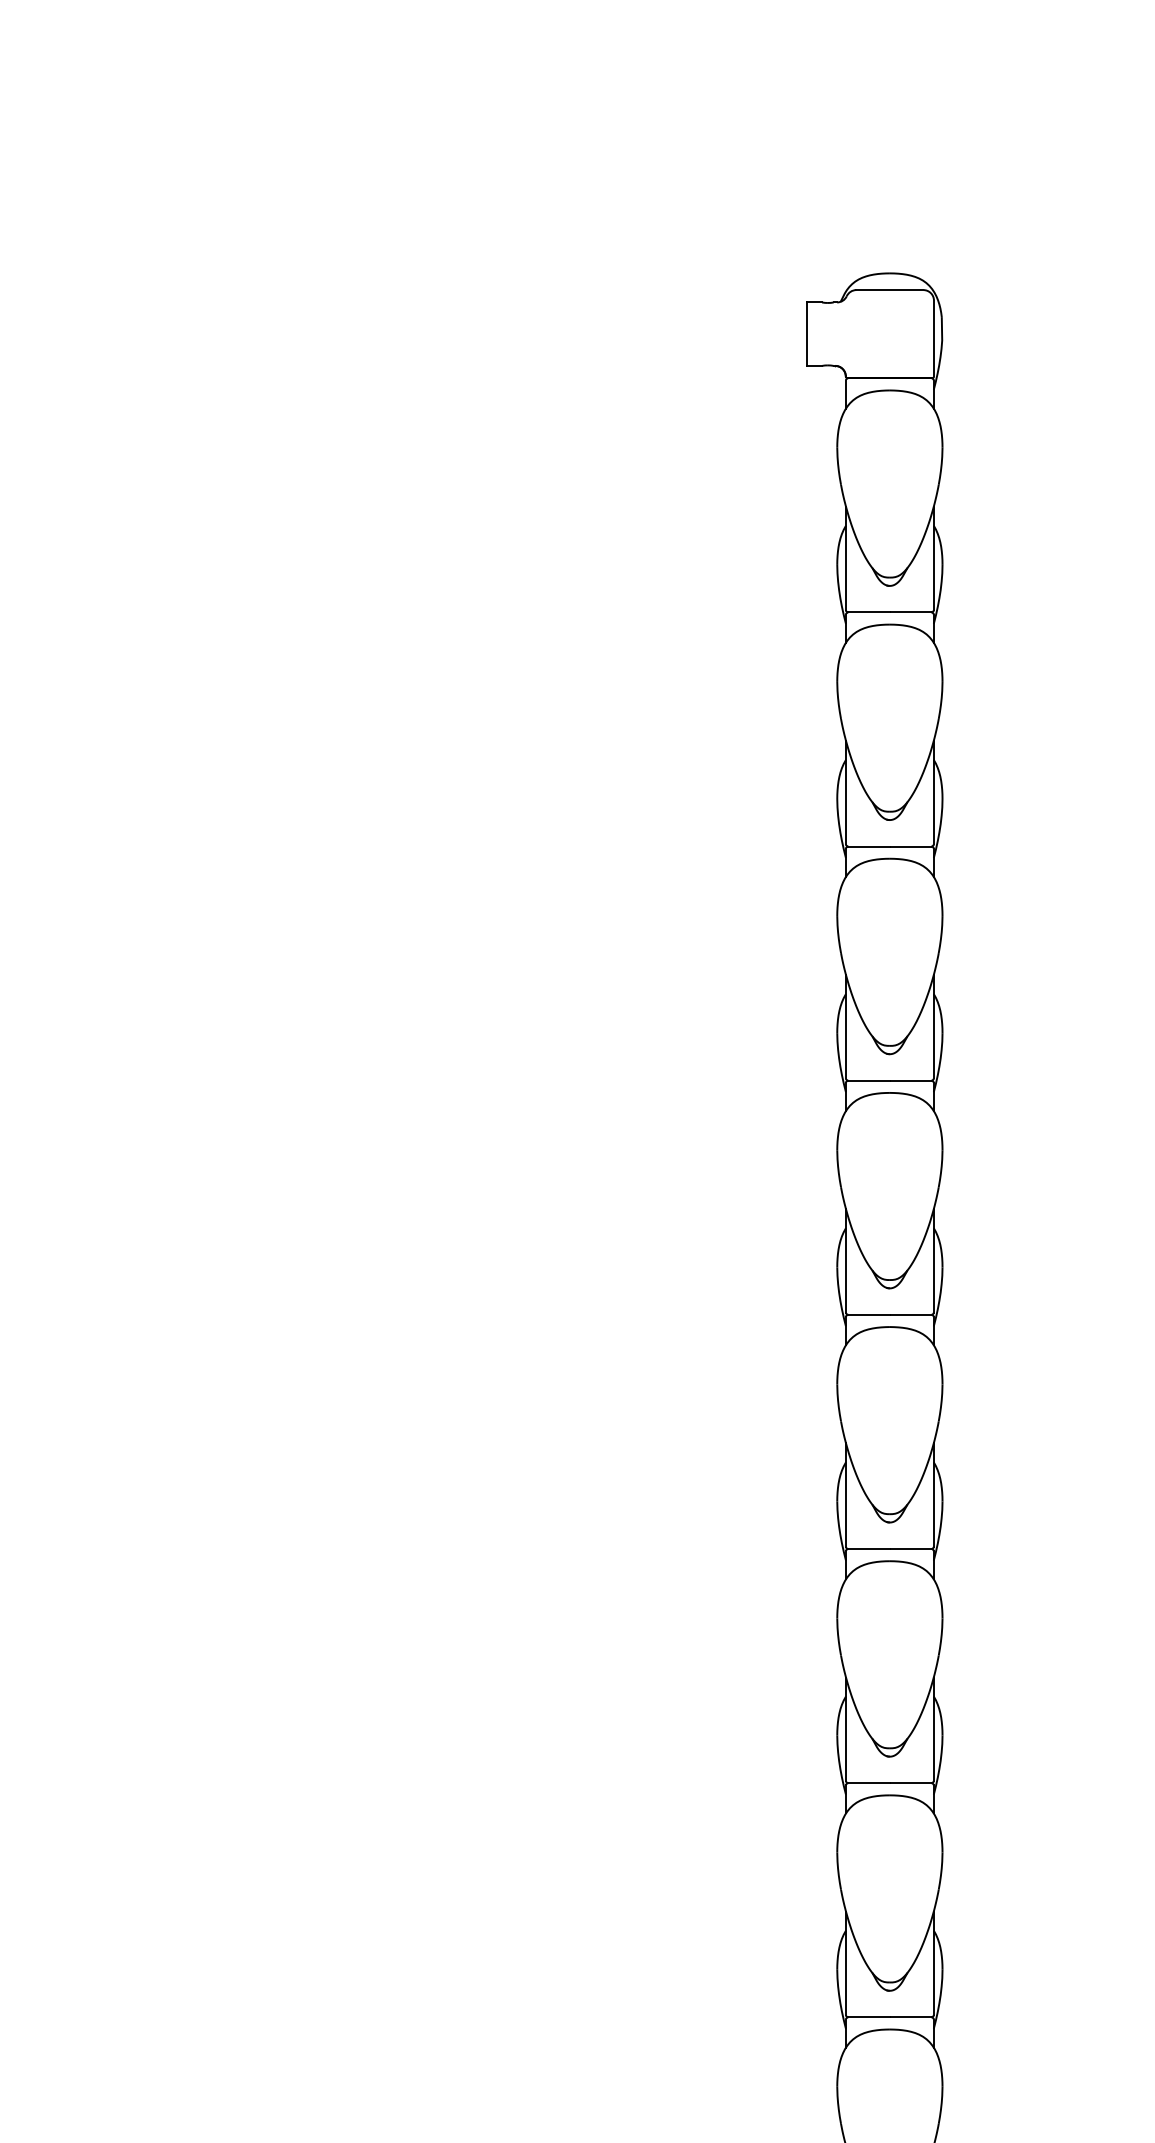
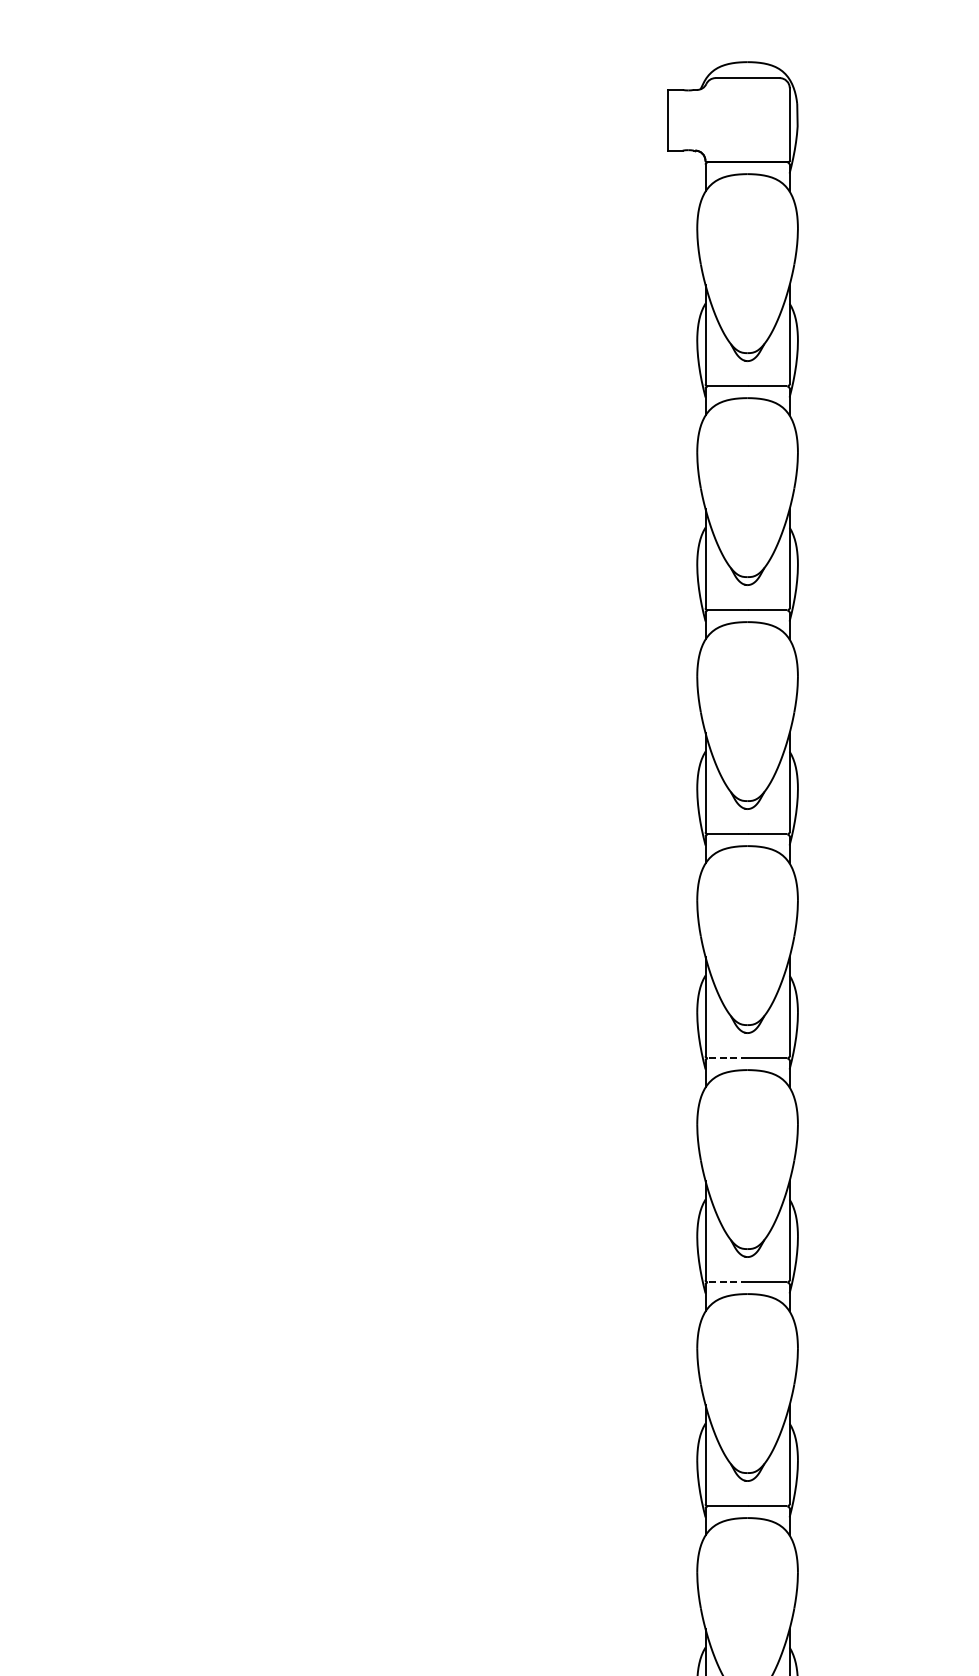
line: (869, 1314) -> (728, 1058), solid -> dashed
line: (869, 1549) -> (728, 1282), solid -> dashed

